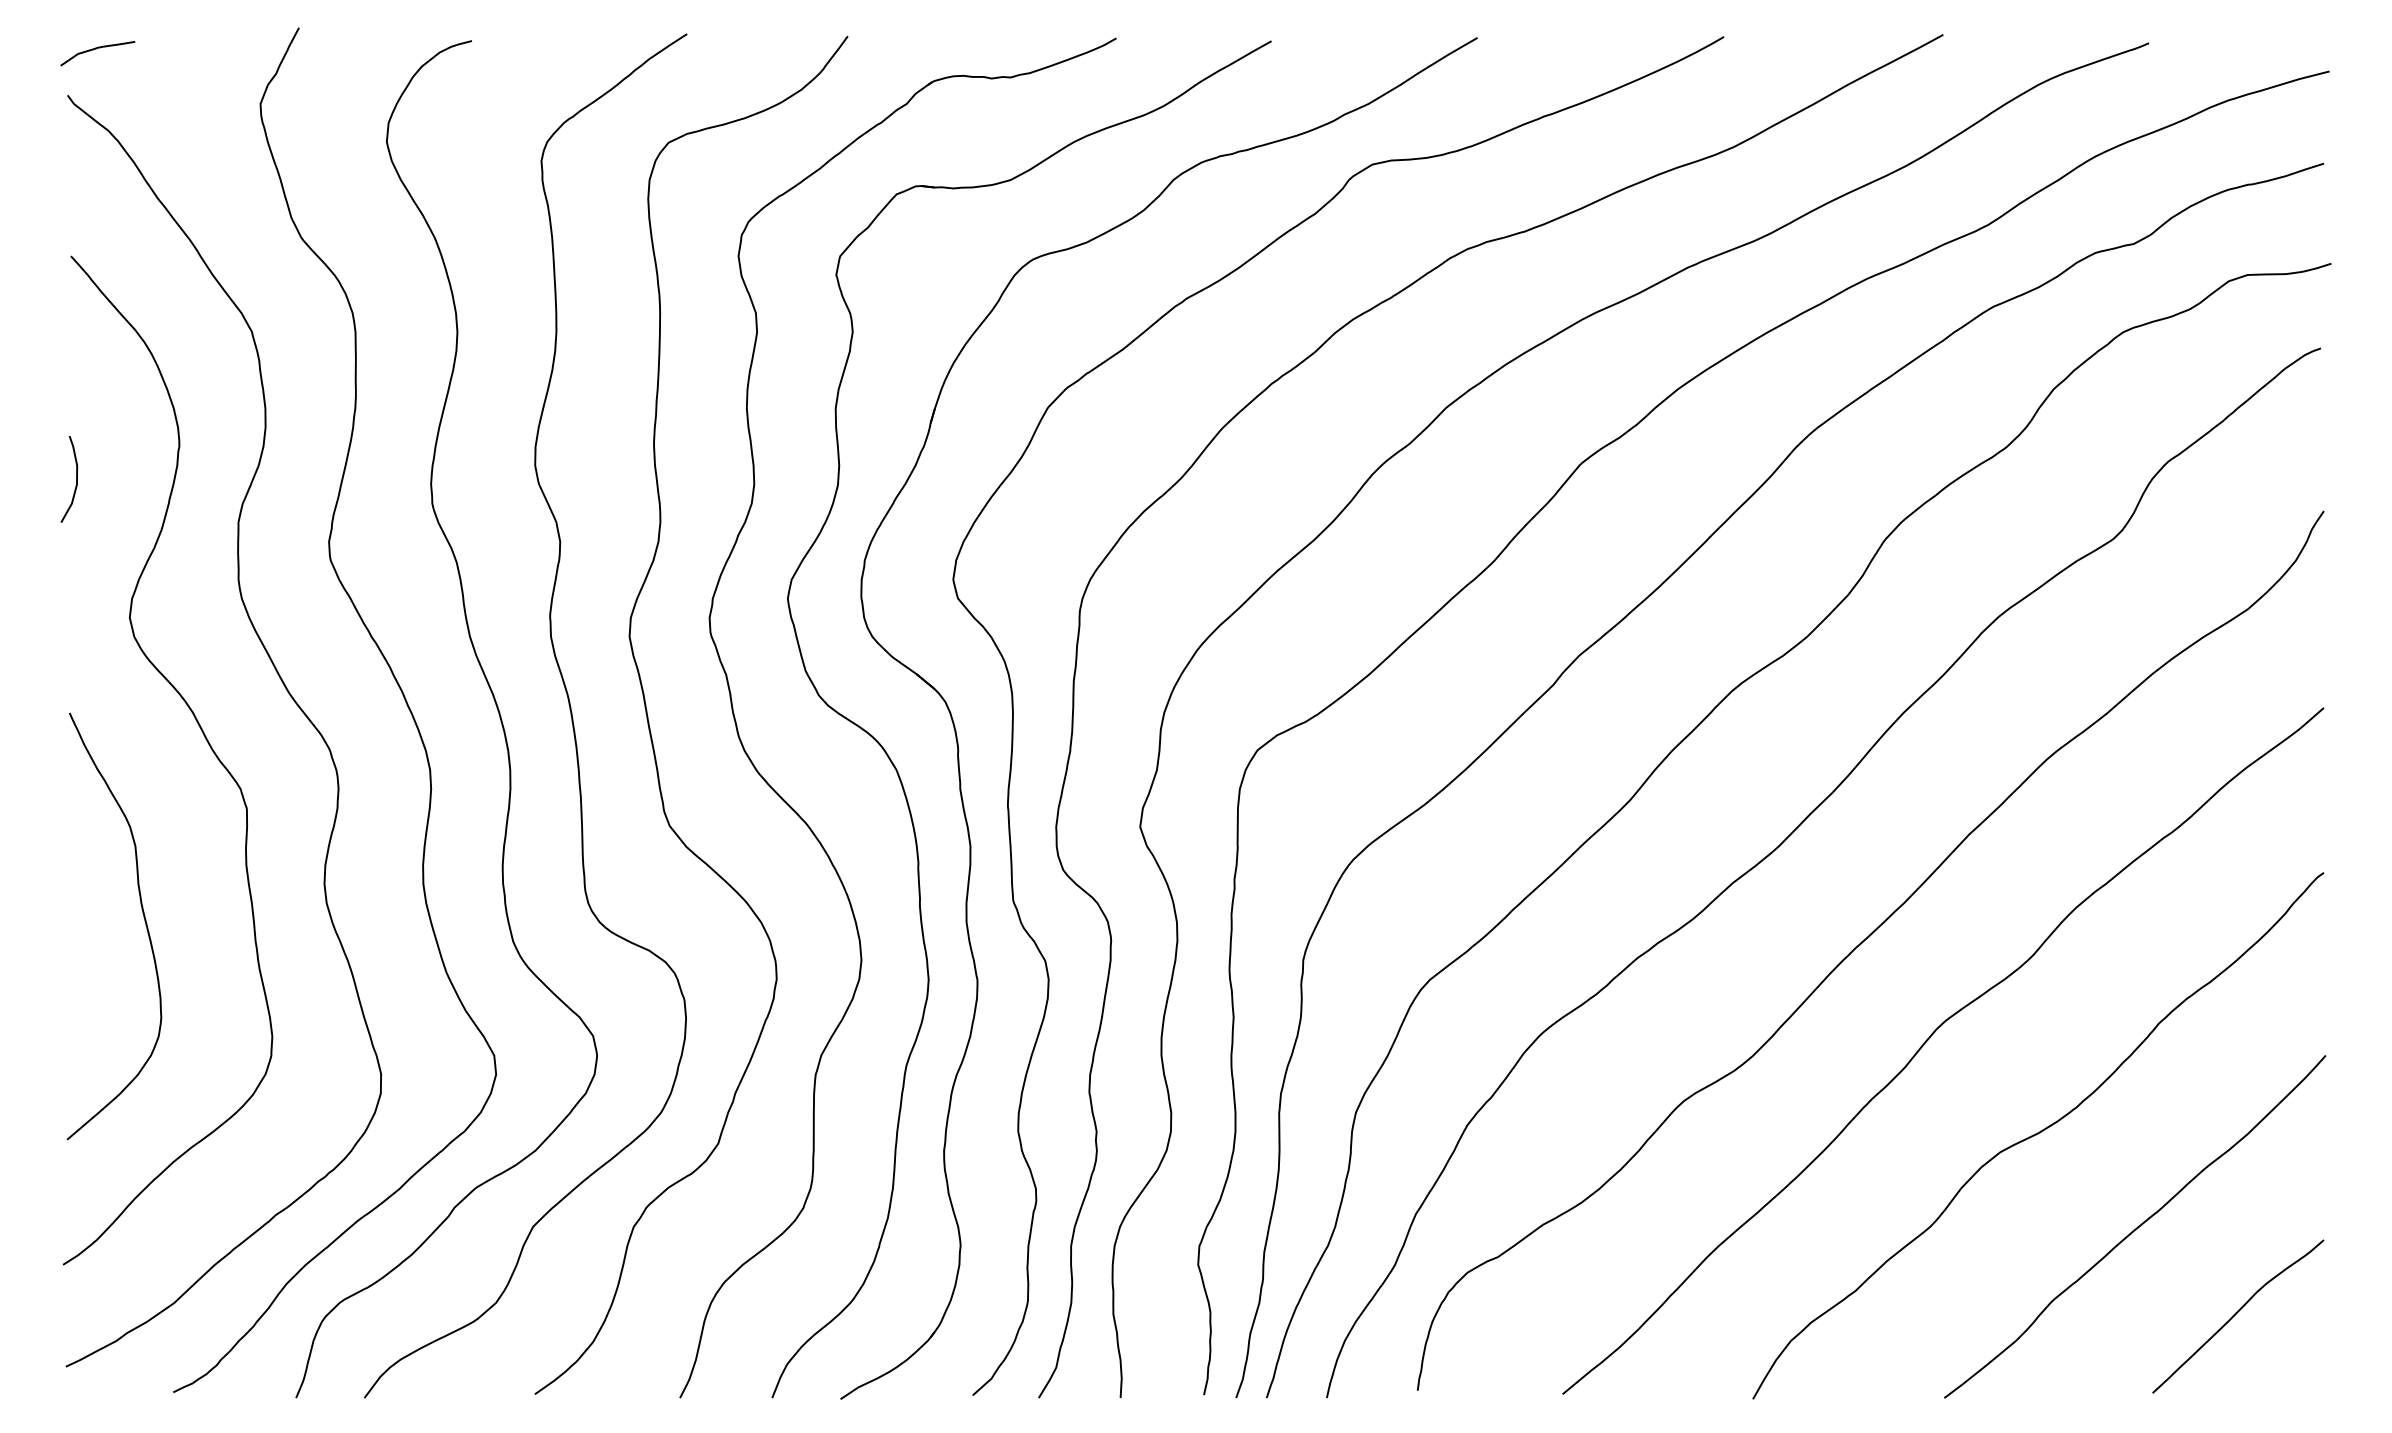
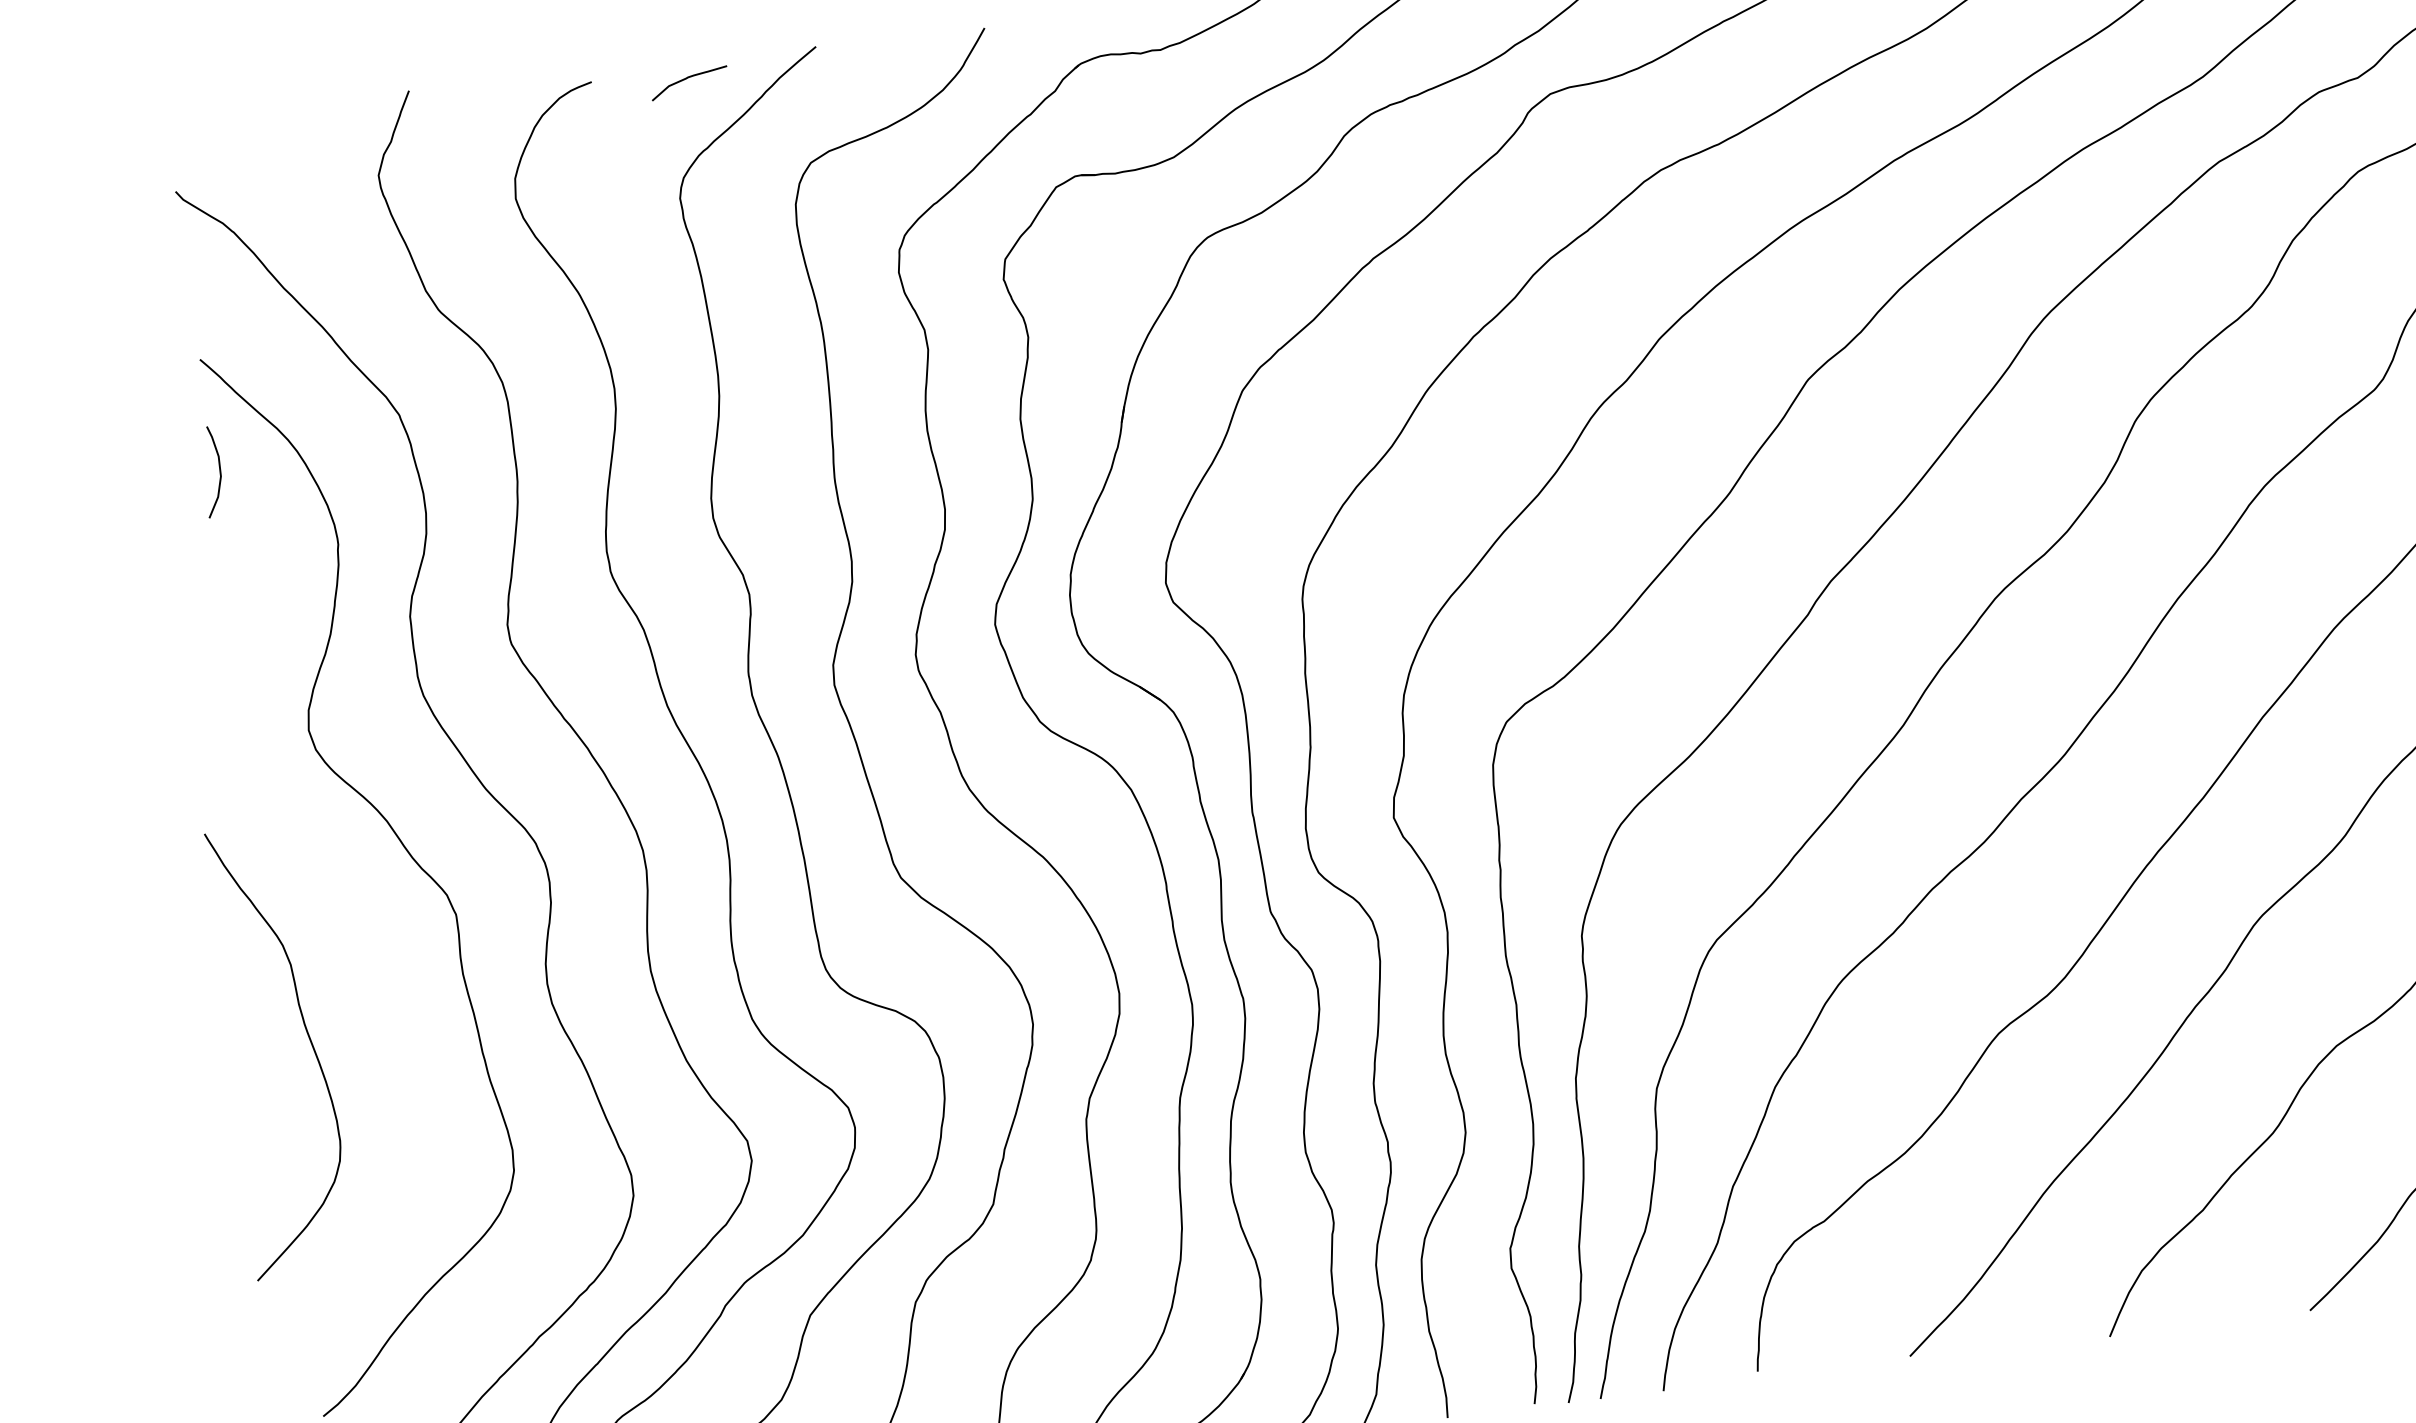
curve: (96, 49) -> (687, 79), moved
curve: (76, 478) -> (219, 470), moved
curve: (143, 917) -> (308, 1038), moved

